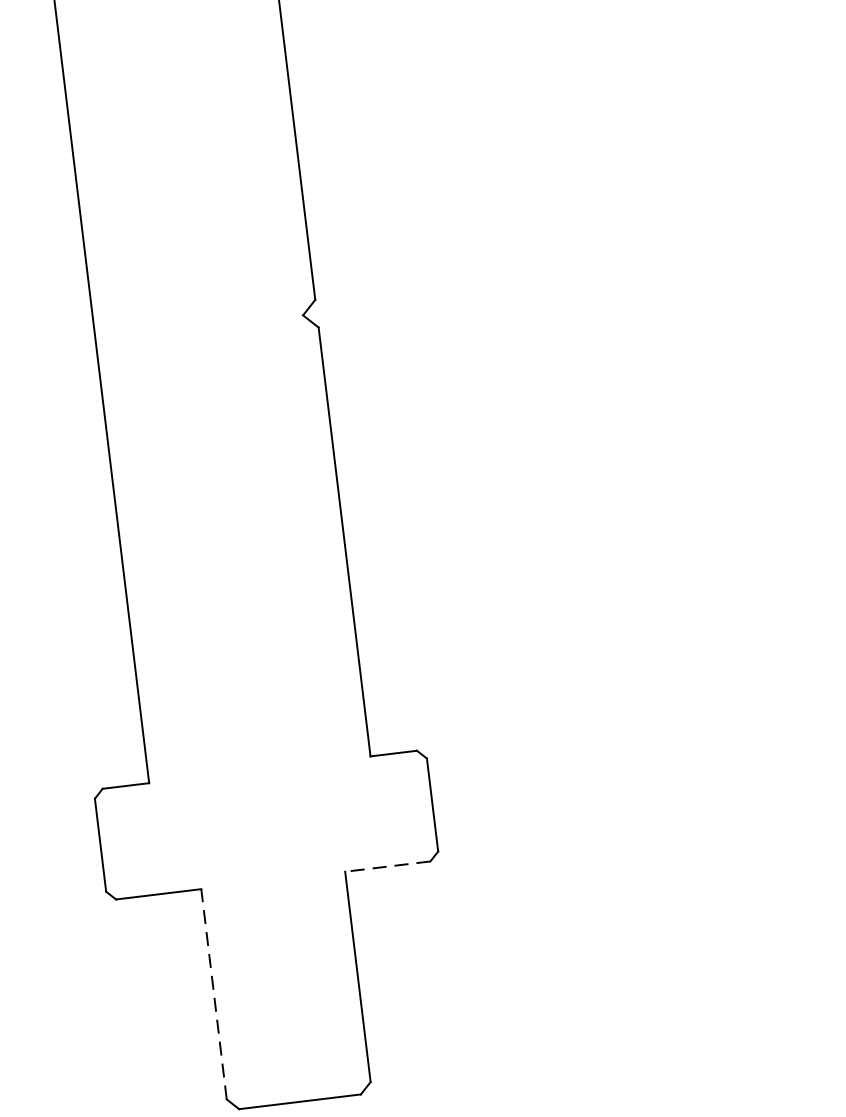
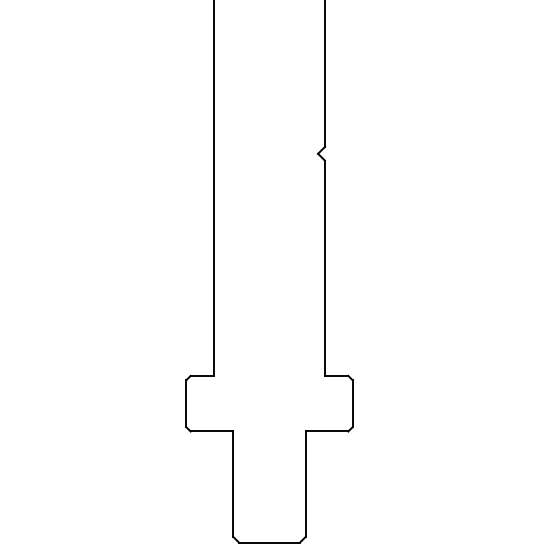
line: (386, 866) -> (326, 431), dashed -> solid
line: (214, 994) -> (233, 484), dashed -> solid

